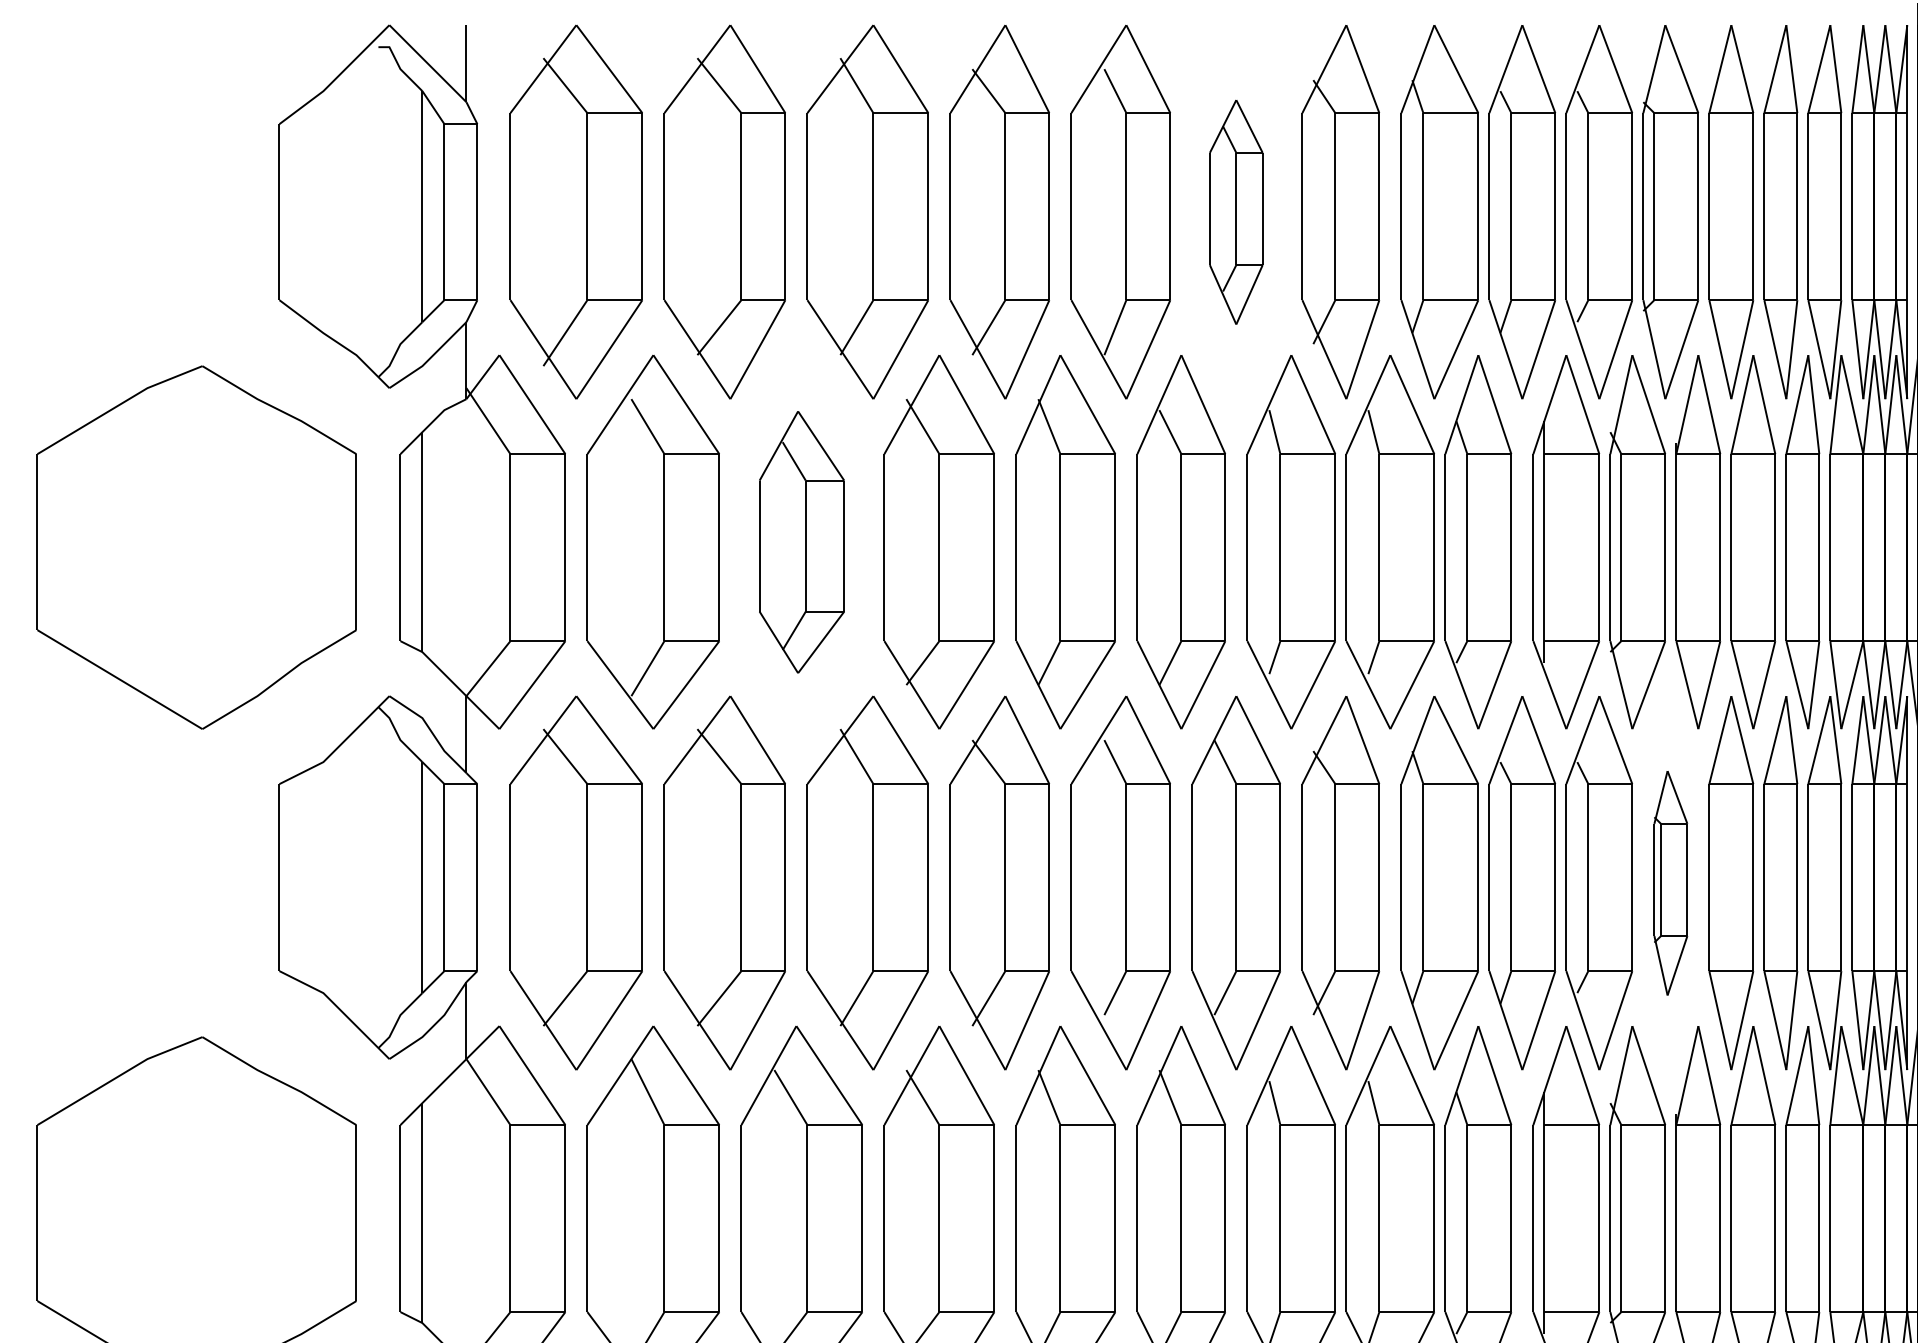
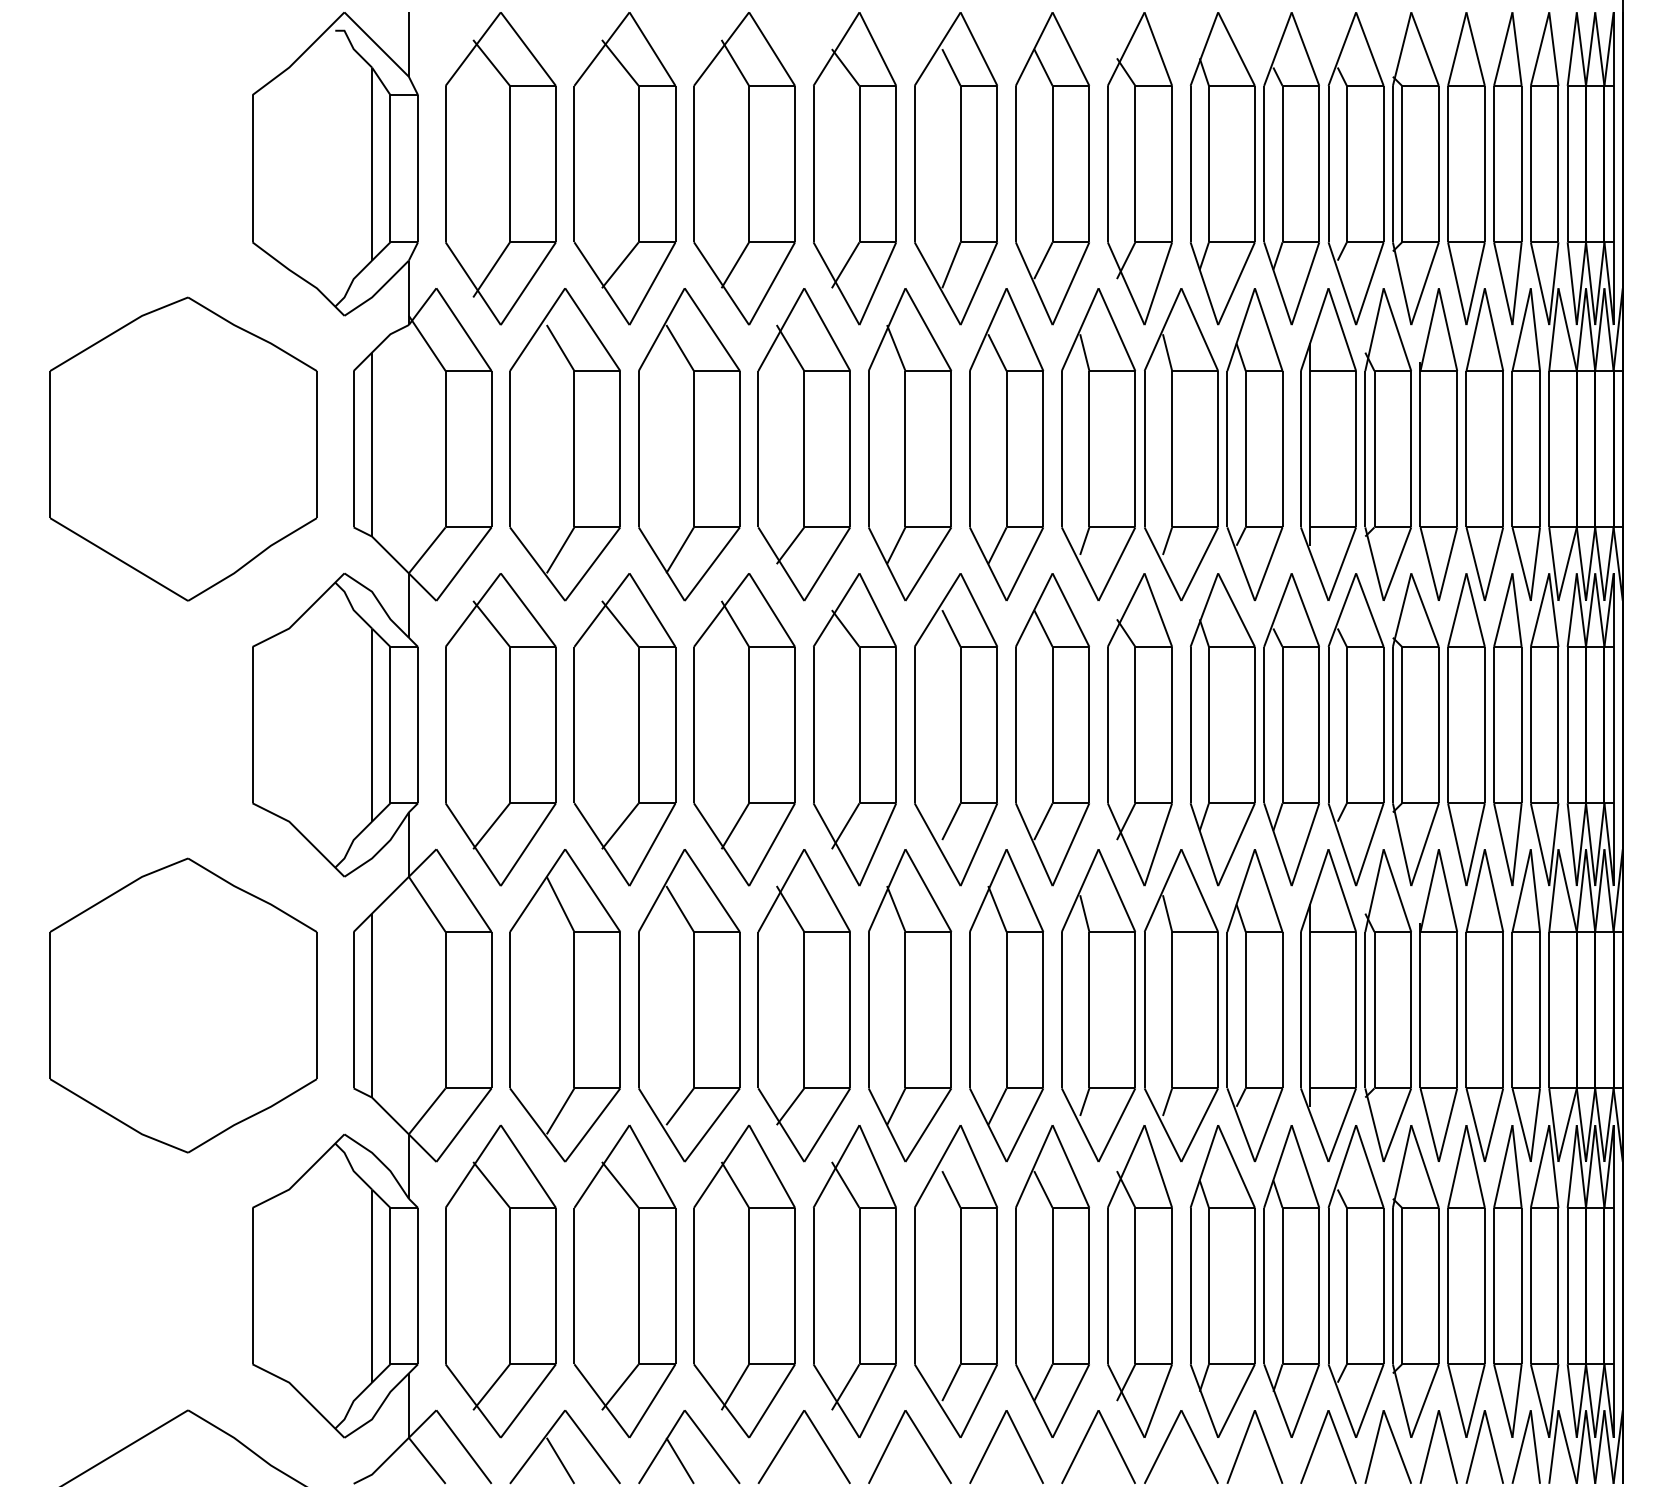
part: (1236, 211) -> (1052, 168), size x1.67
part: (802, 542) -> (689, 444), size x1.43
part: (1670, 882) -> (1415, 729), size x1.67

